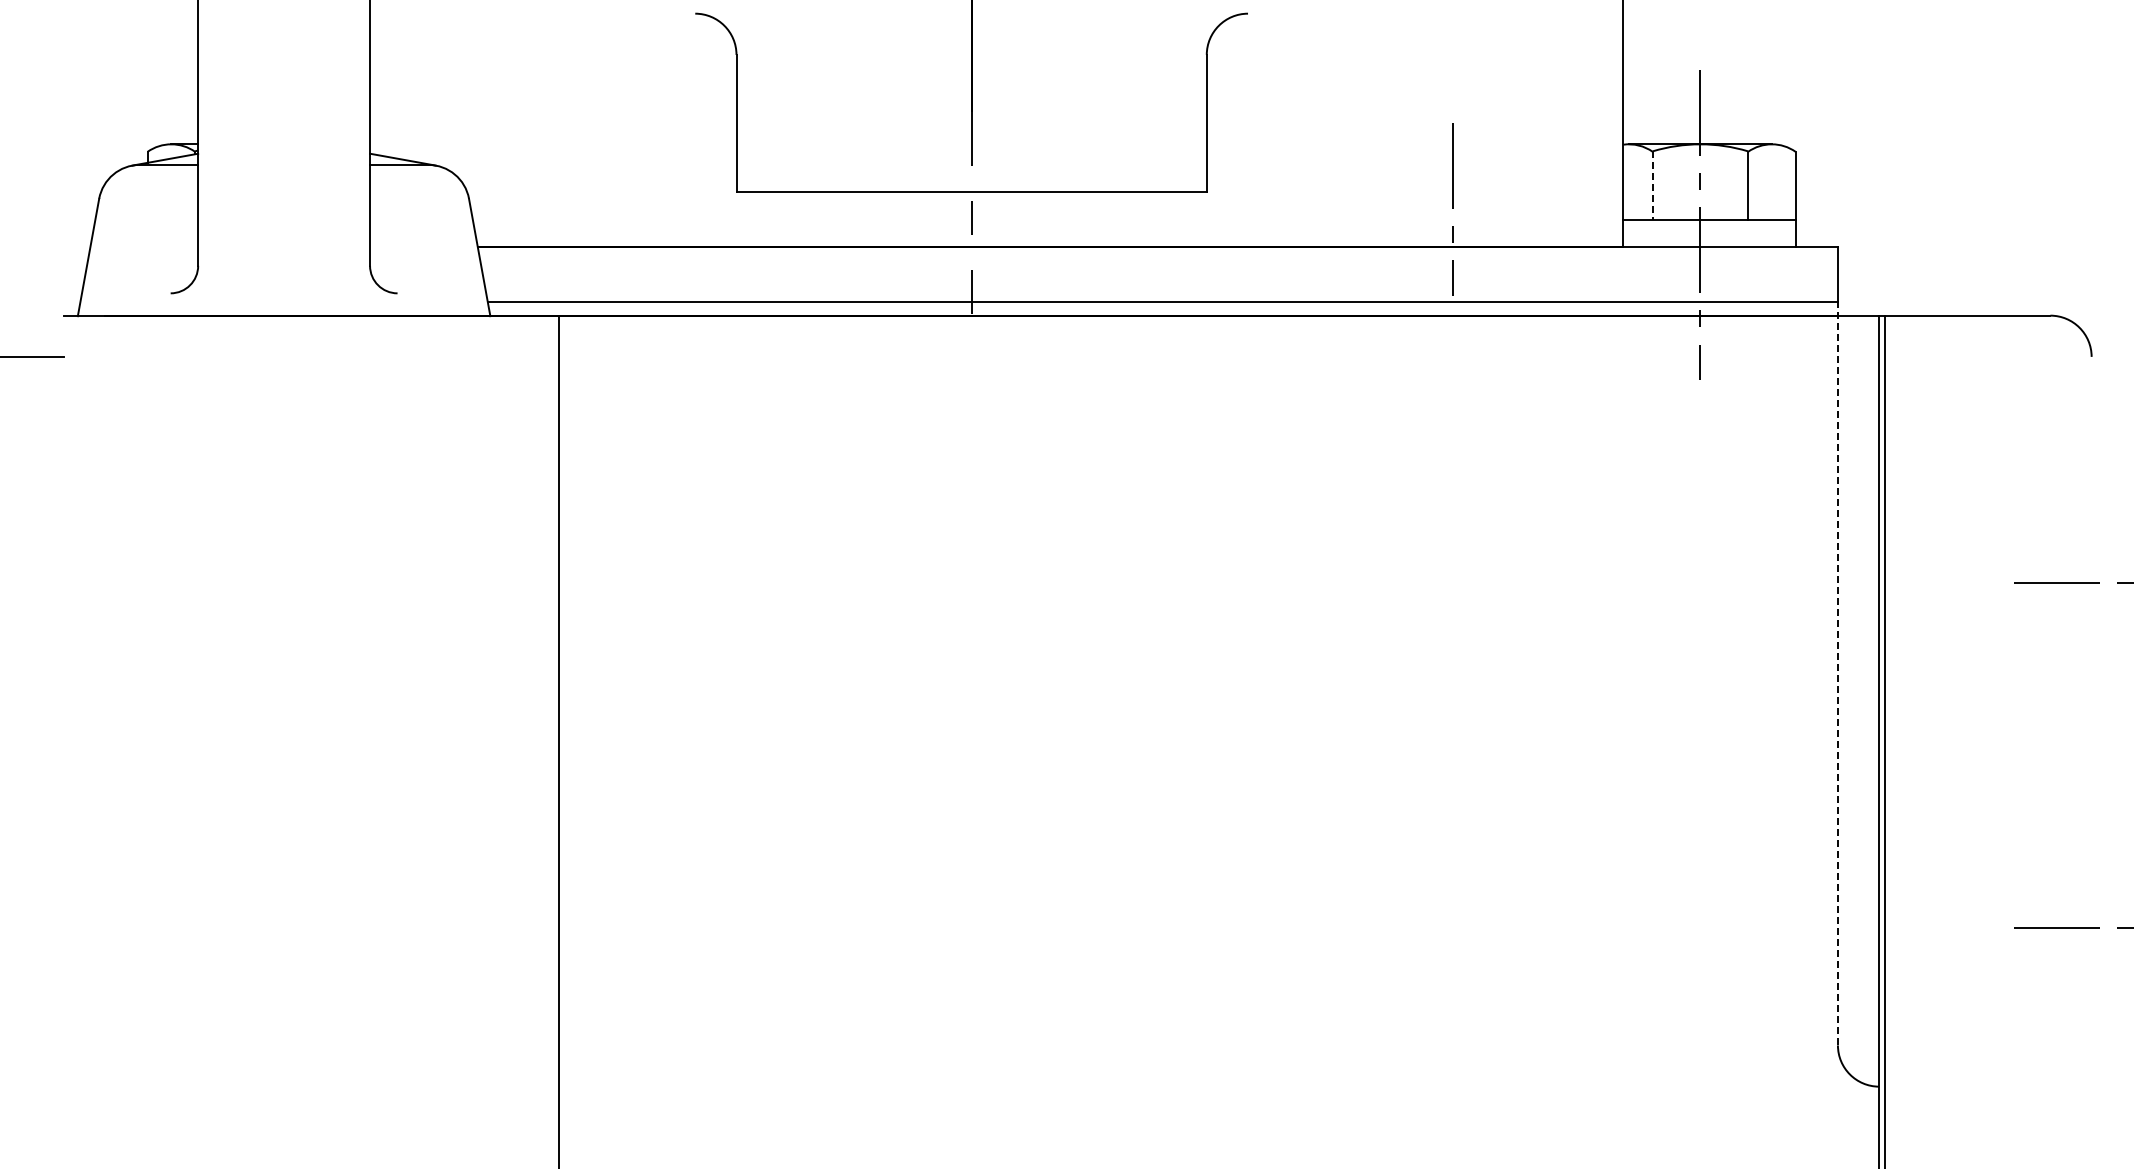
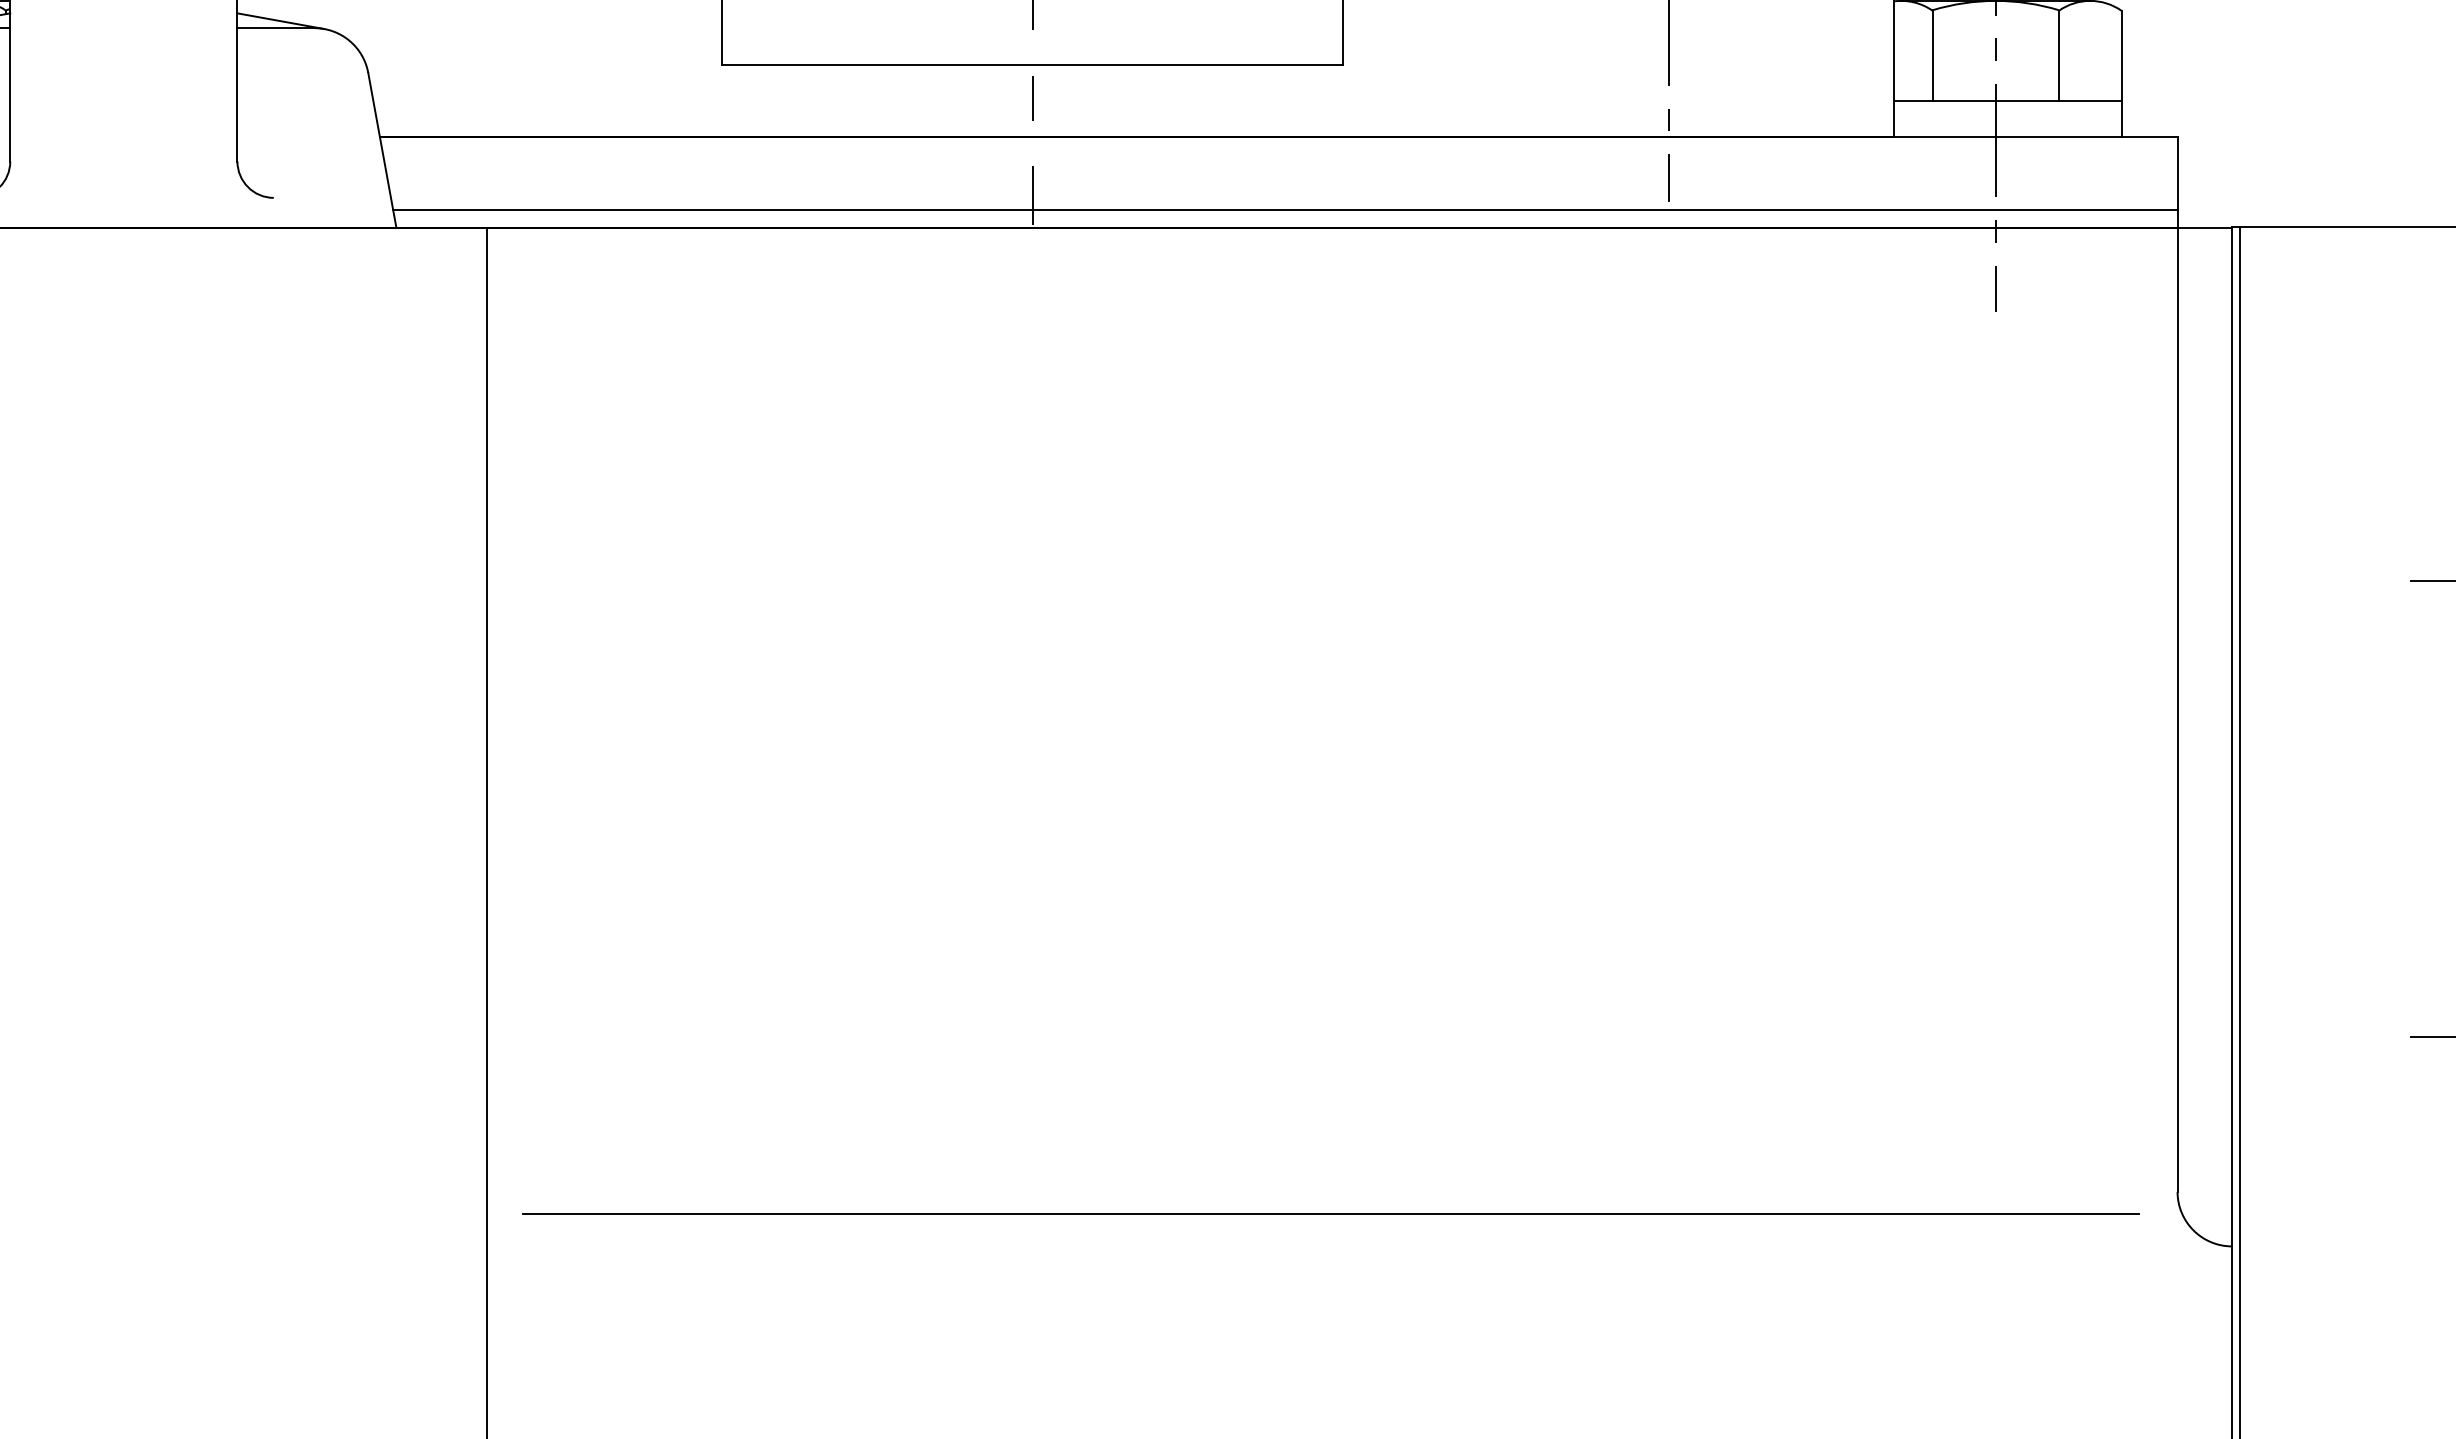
line: (1652, 186) -> (1932, 56), dashed -> solid
line: (1837, 673) -> (2176, 700), dashed -> solid
line: (1196, 1061) -> (1329, 1213), added

